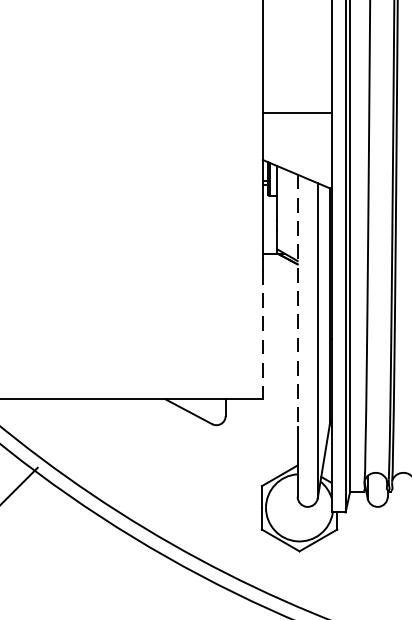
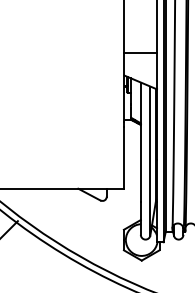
line: (296, 301) -> (140, 142), dashed -> solid
line: (263, 335) -> (124, 158), dashed -> solid

